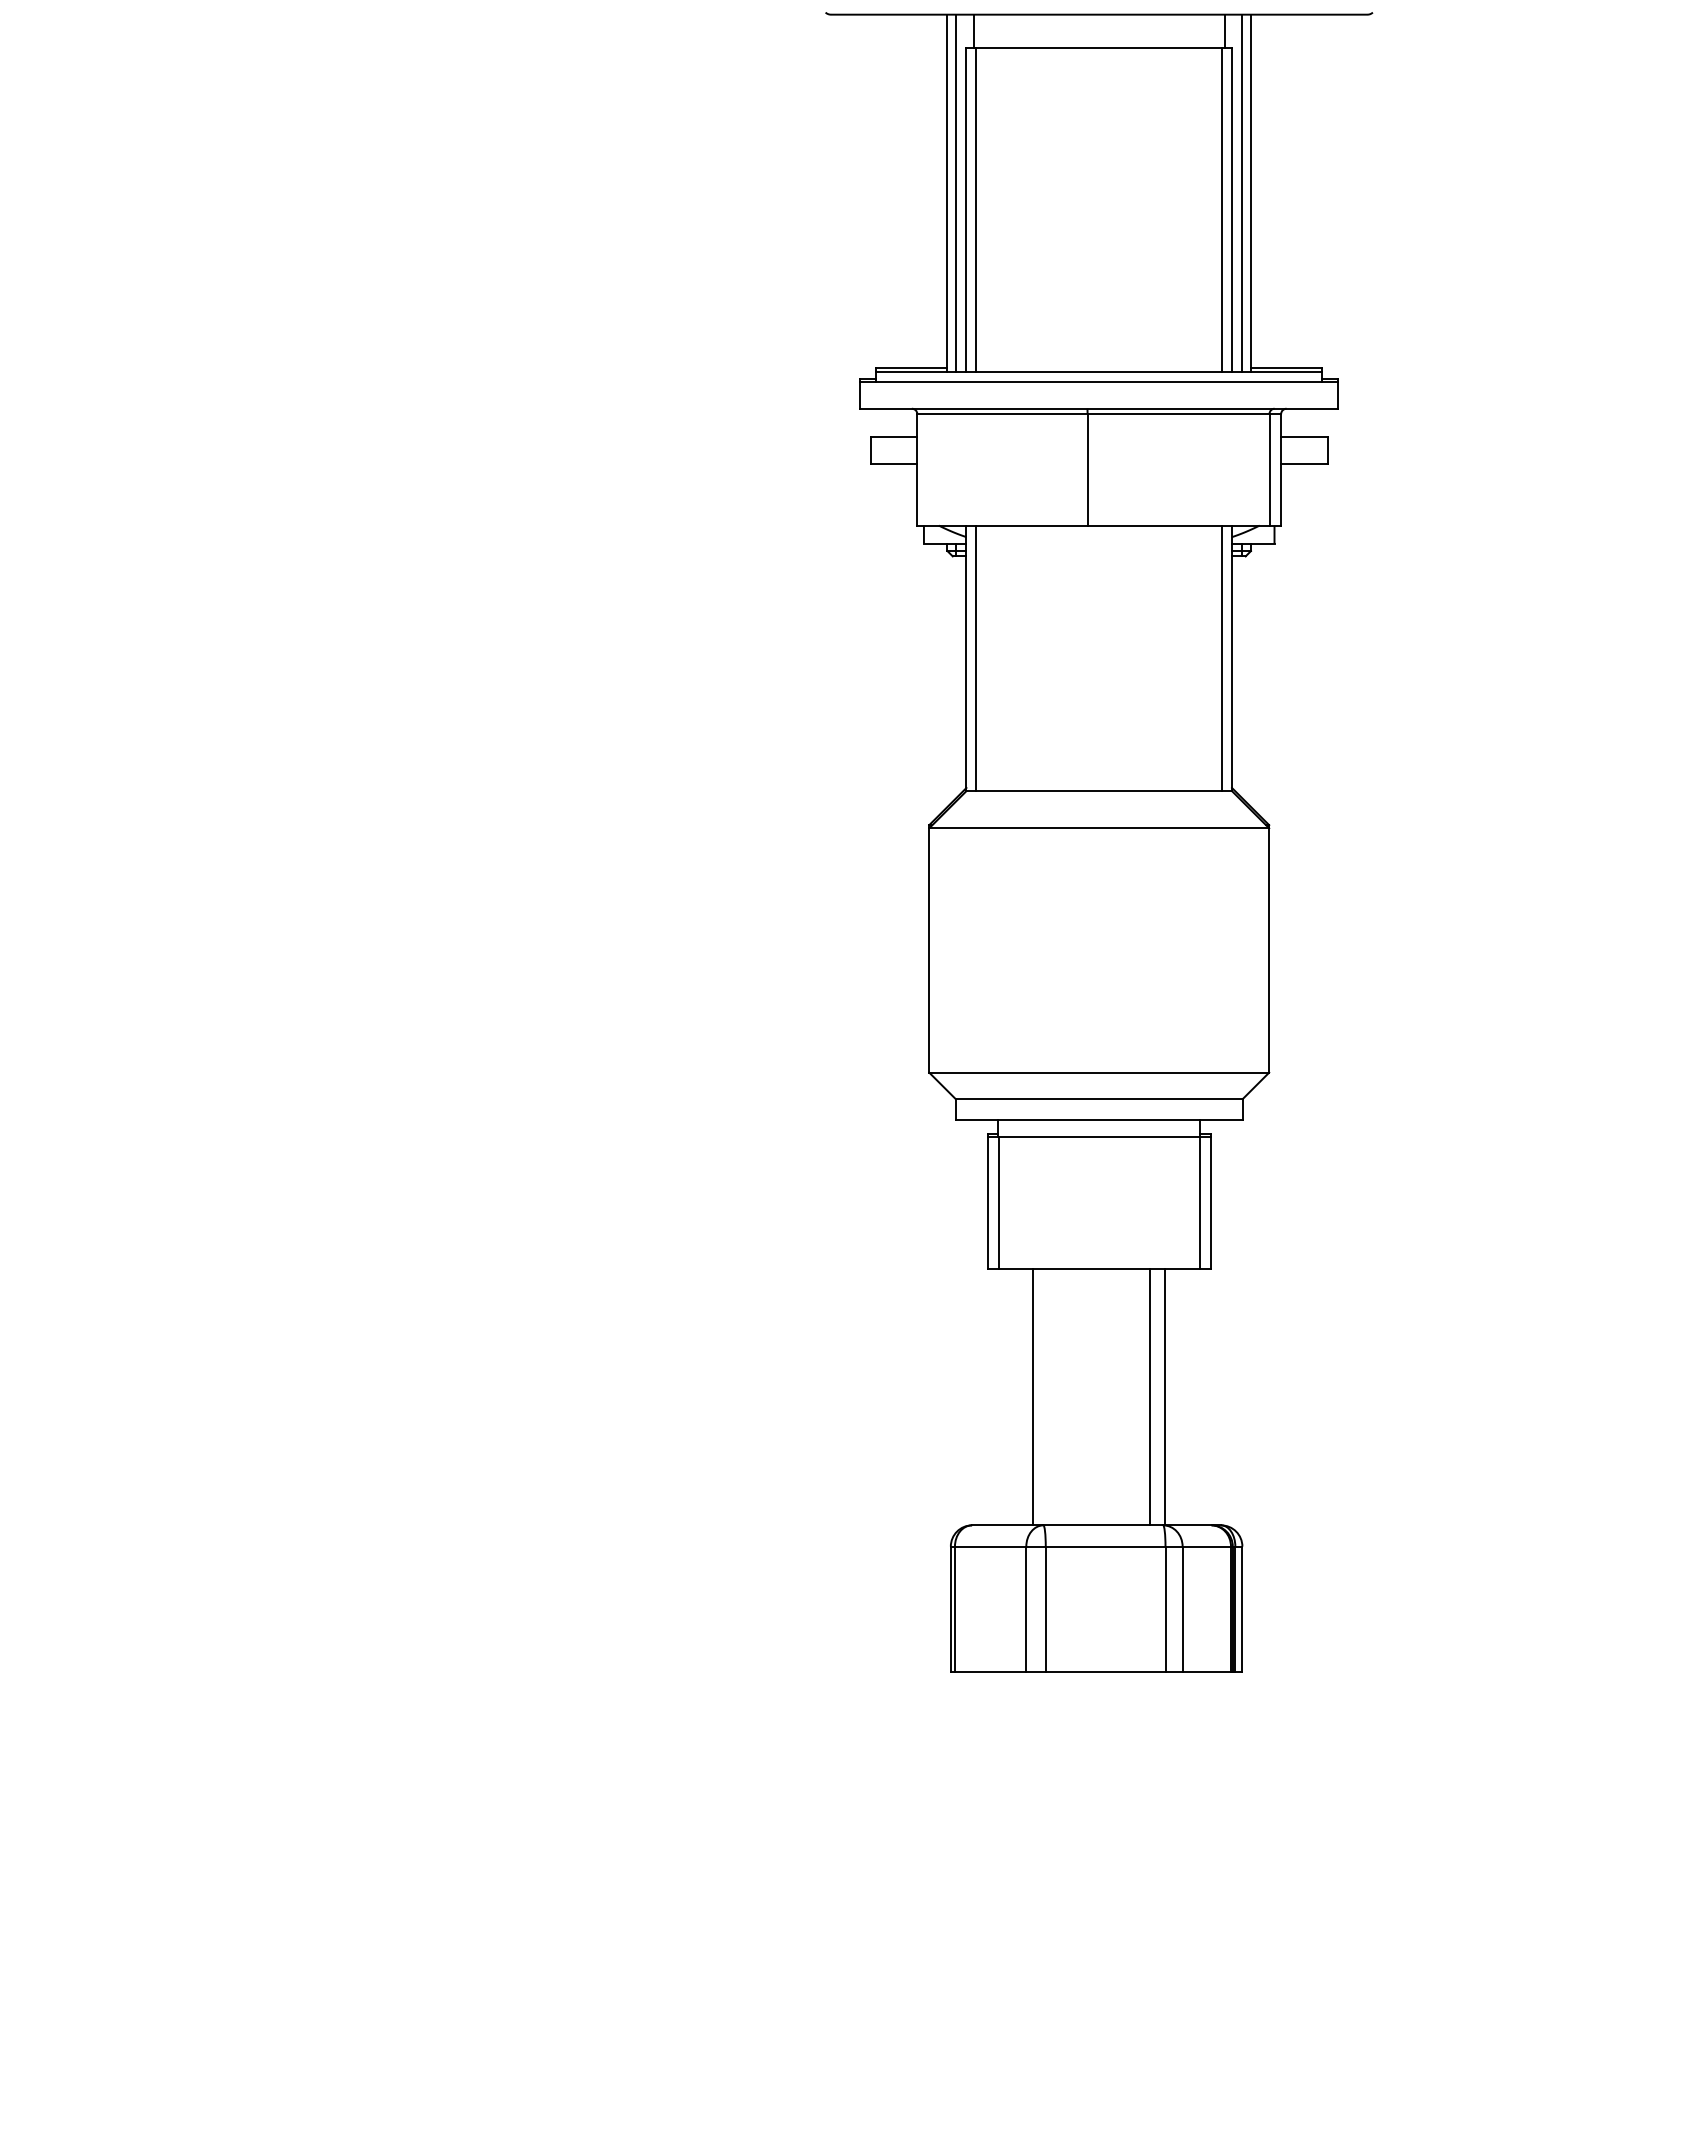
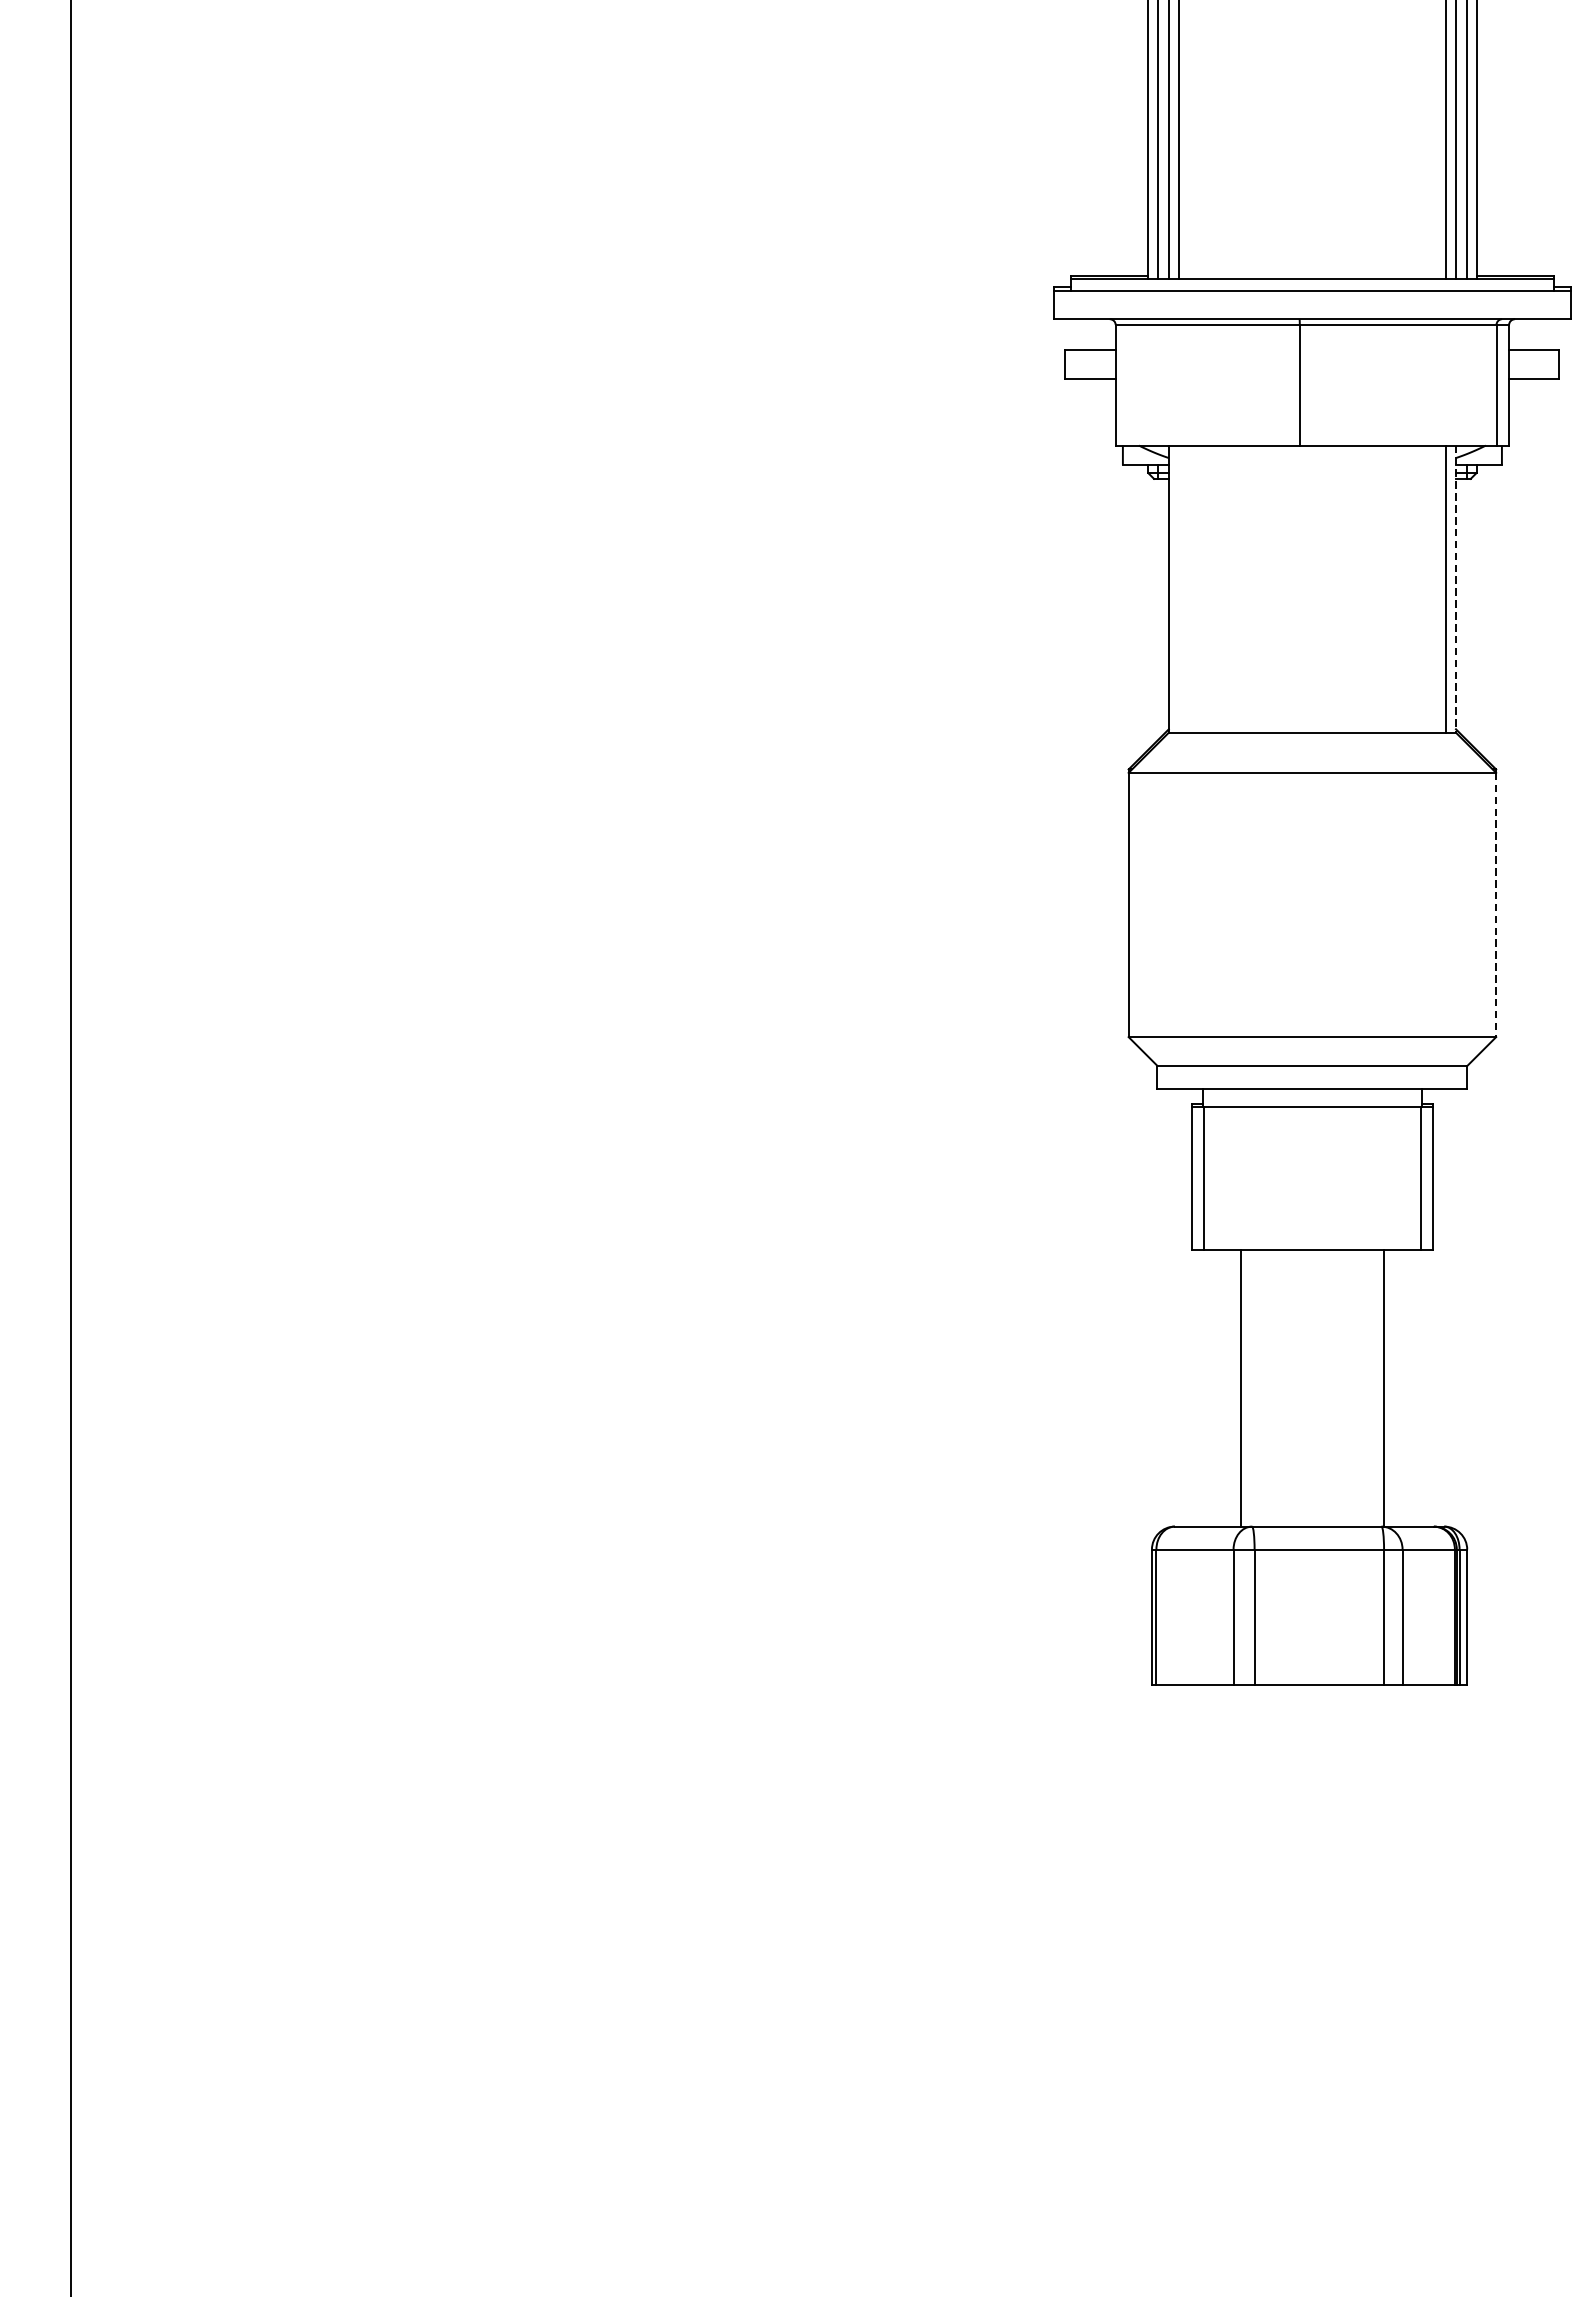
line: (976, 658) -> (1179, 589), removed
line: (1232, 658) -> (1456, 589), solid -> dashed
line: (1269, 950) -> (1496, 905), solid -> dashed
line: (1150, 1397) -> (1367, 1388), removed

